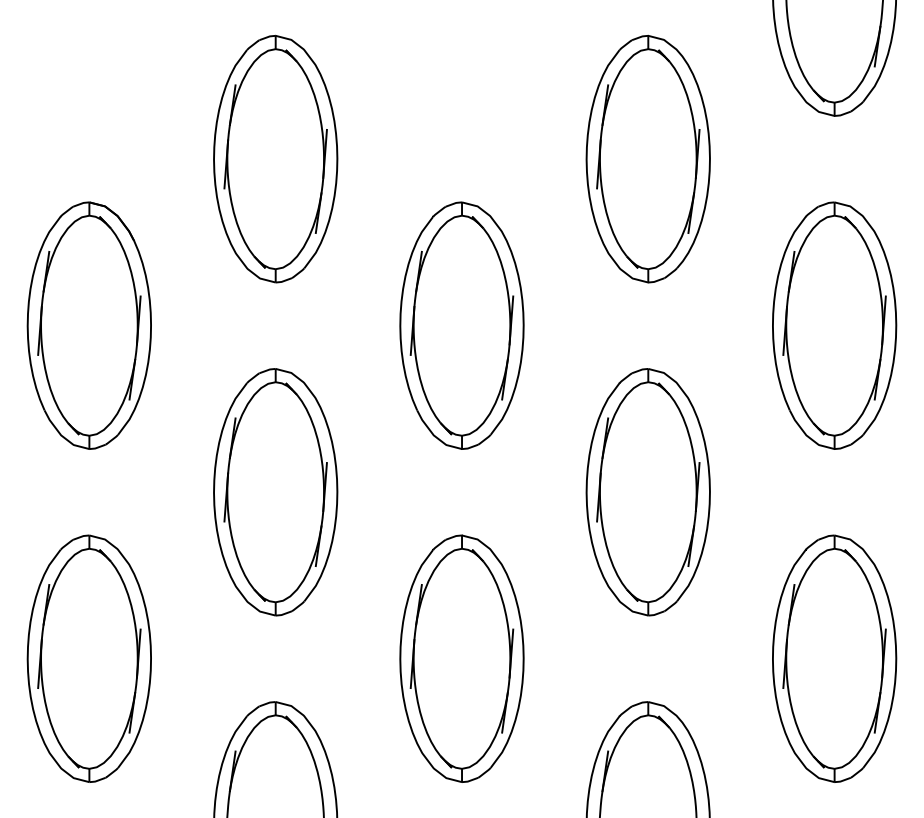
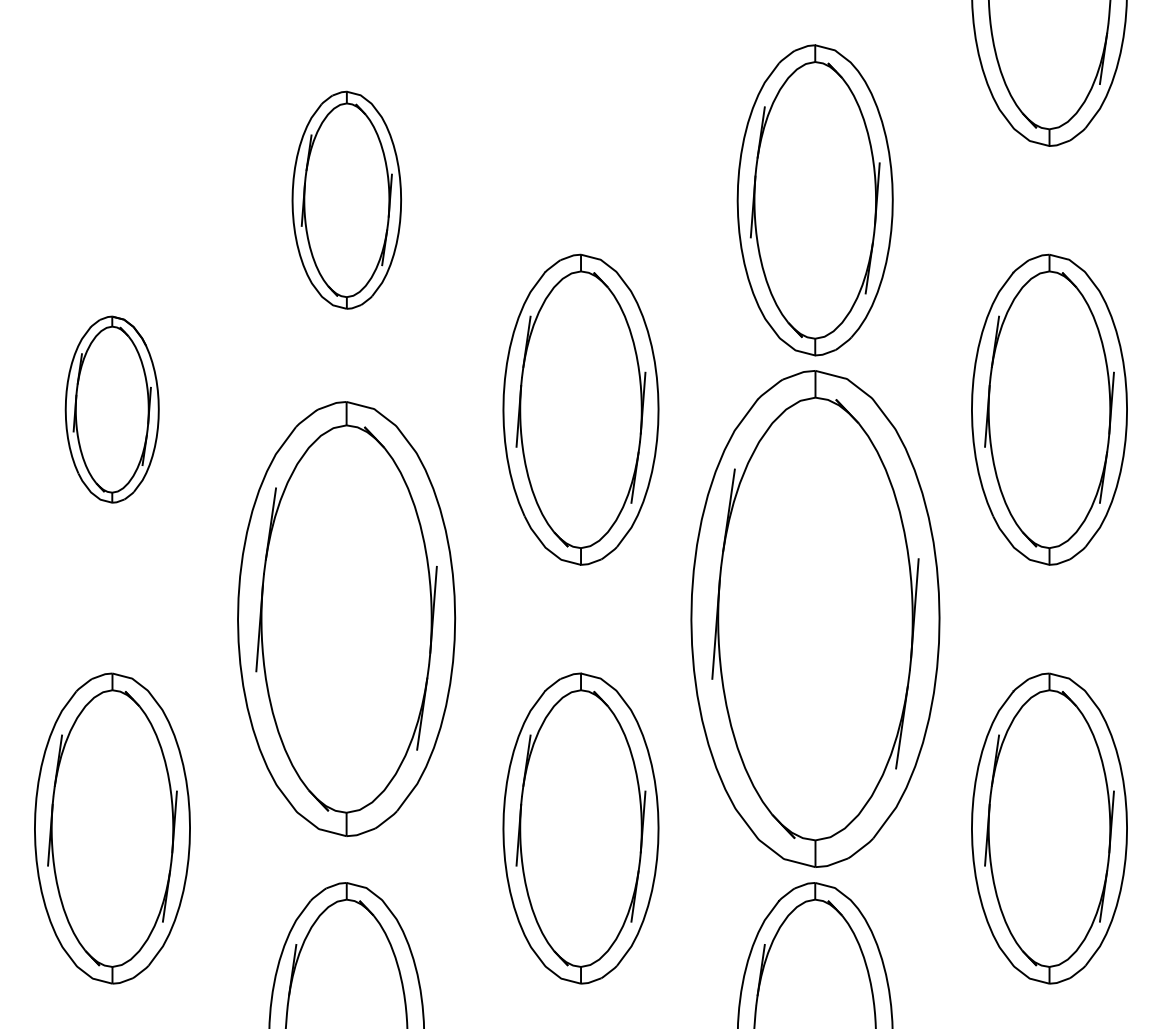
part: (275, 158) -> (346, 199), size x0.7
part: (88, 325) -> (111, 409), size x0.6
part: (275, 492) -> (346, 619), size x1.4
part: (647, 492) -> (814, 619), size x1.6

